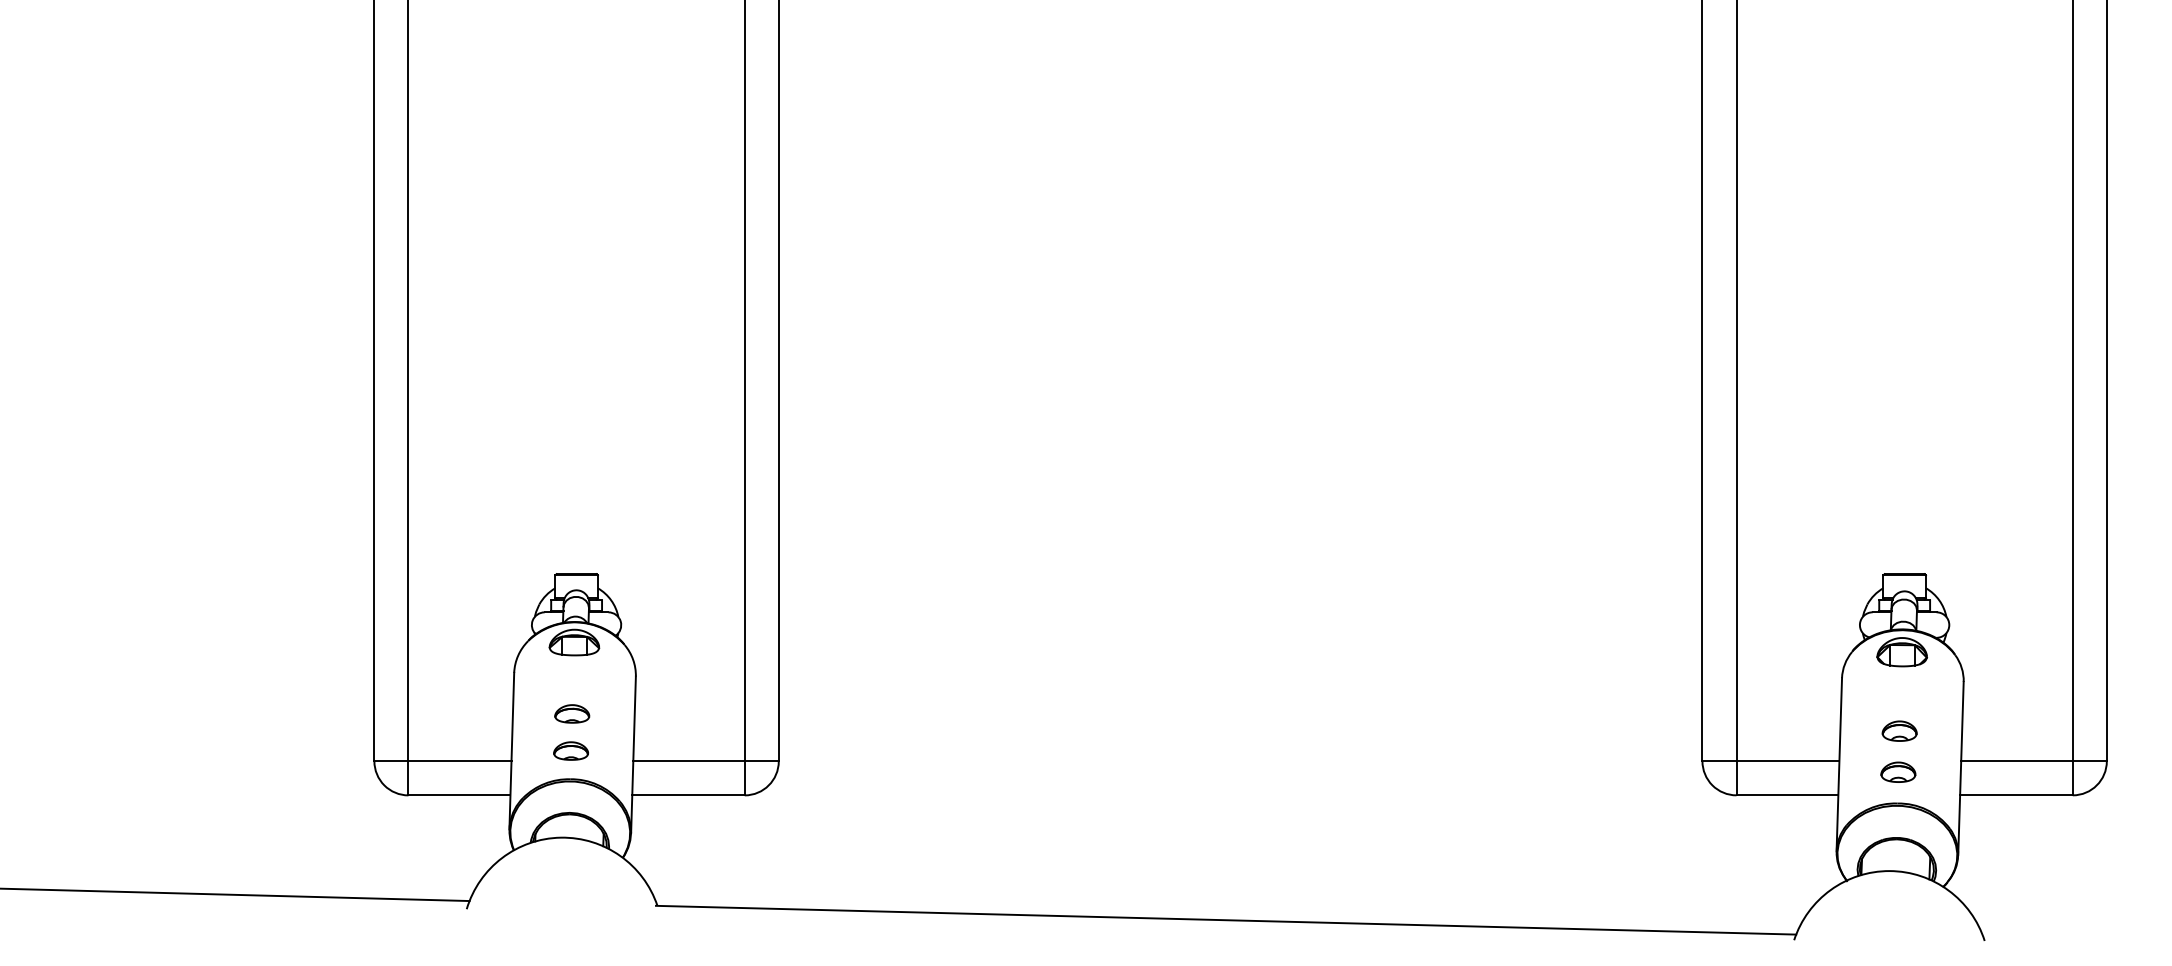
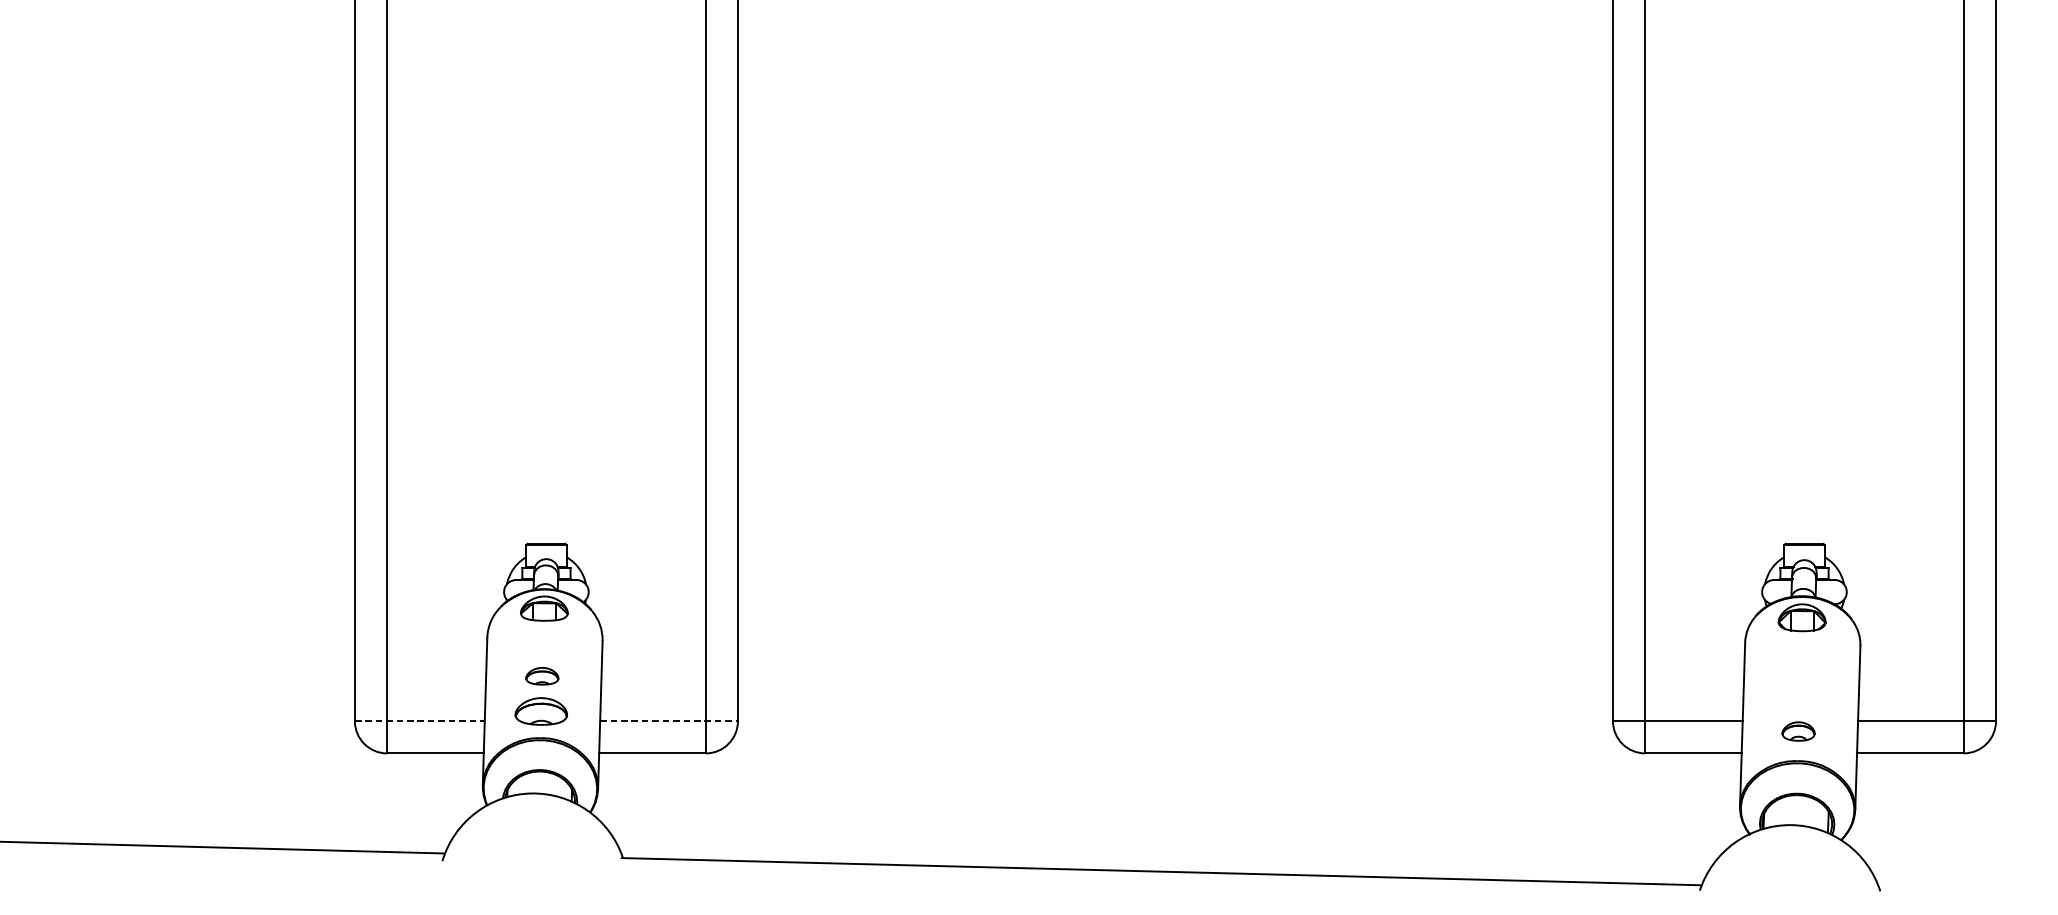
part: (1899, 730) -> (1799, 691), removed
part: (570, 750) -> (540, 710), size x1.6
line: (442, 761) -> (419, 721), solid -> dashed
line: (706, 761) -> (669, 721), solid -> dashed

